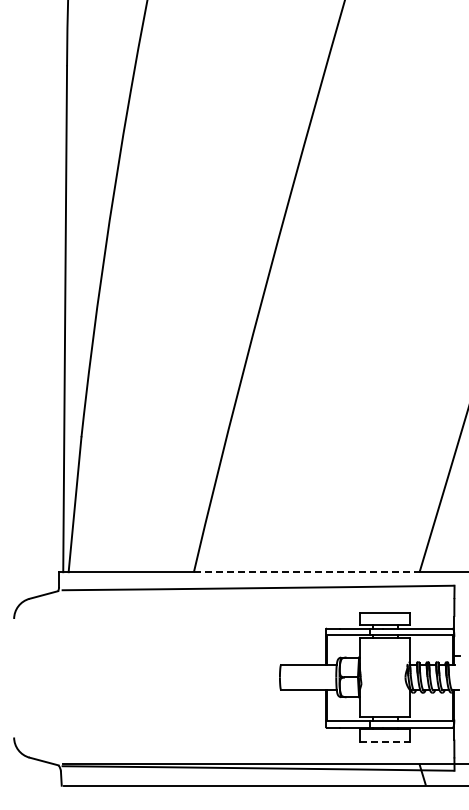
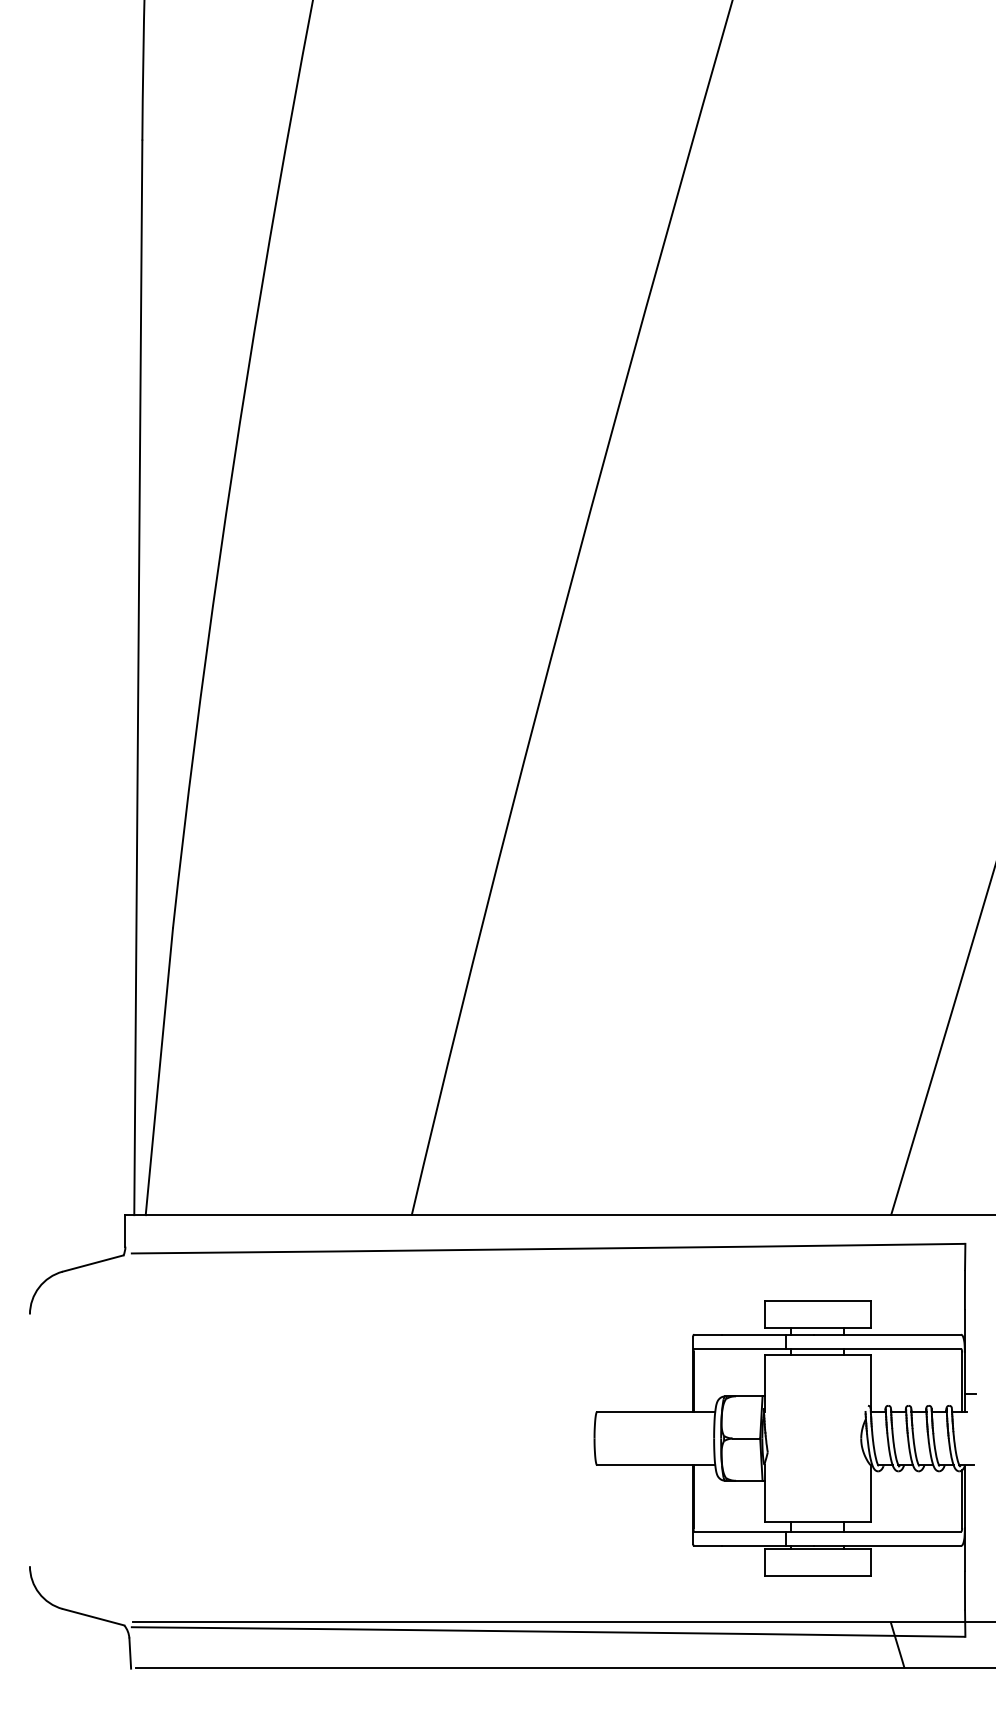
line: (306, 572) -> (650, 1215), dashed -> solid
line: (385, 741) -> (818, 1574), dashed -> solid

